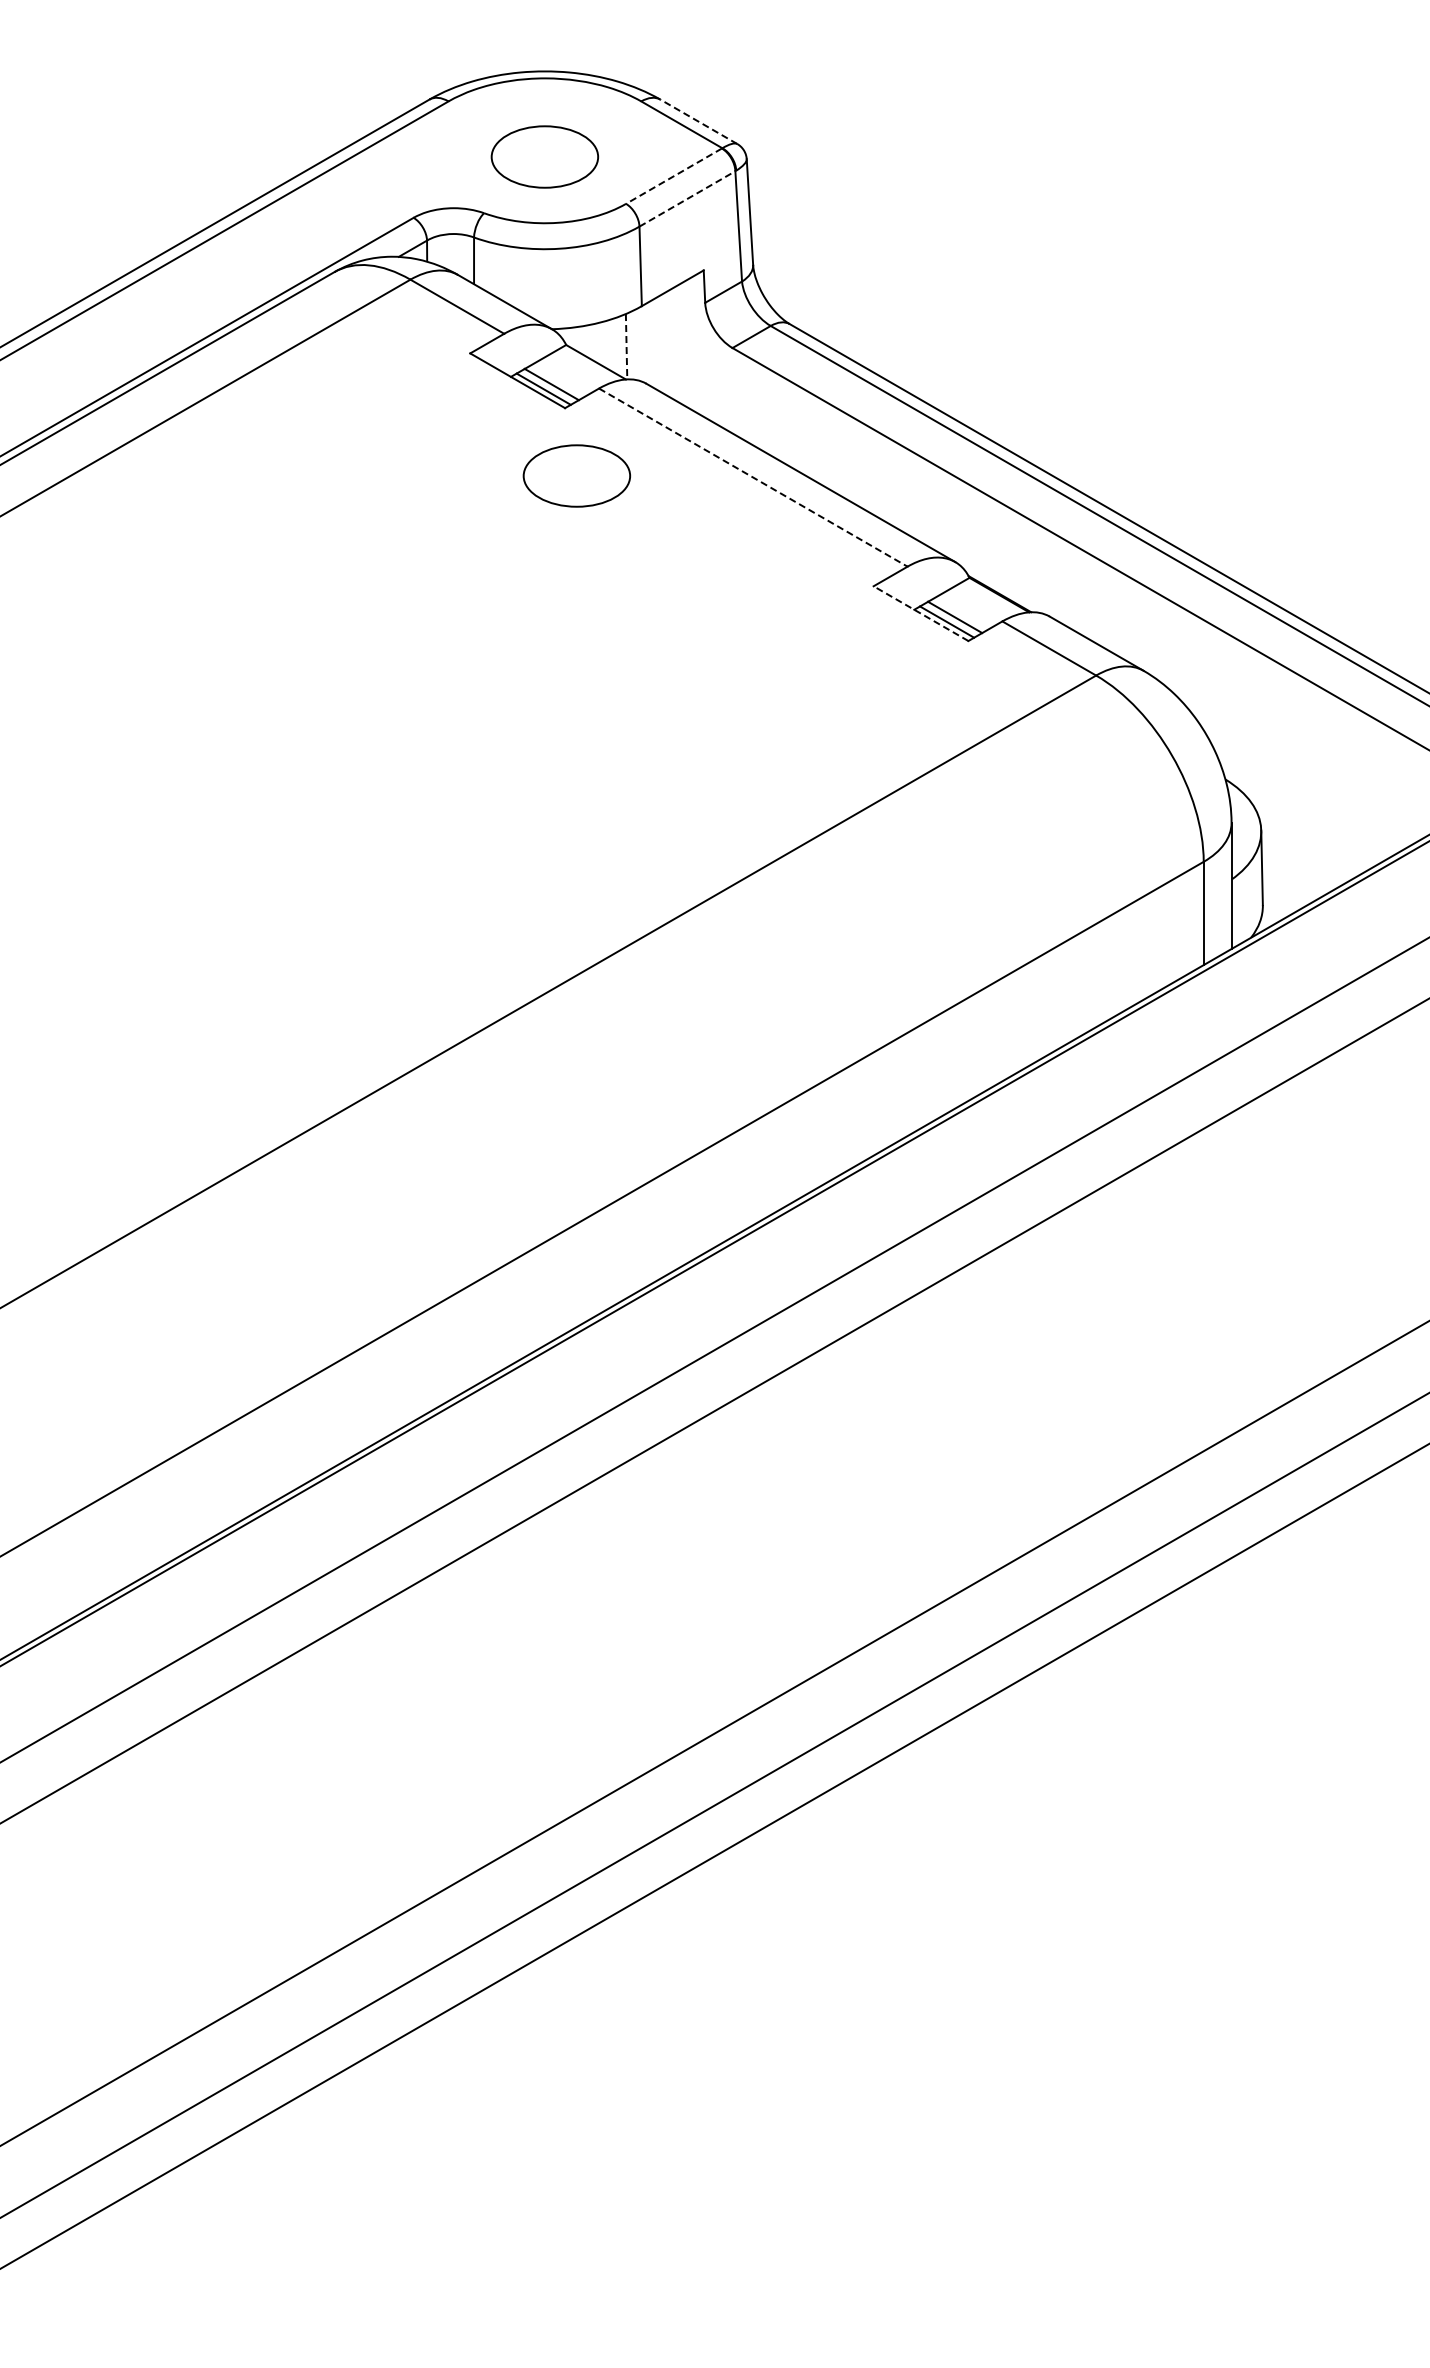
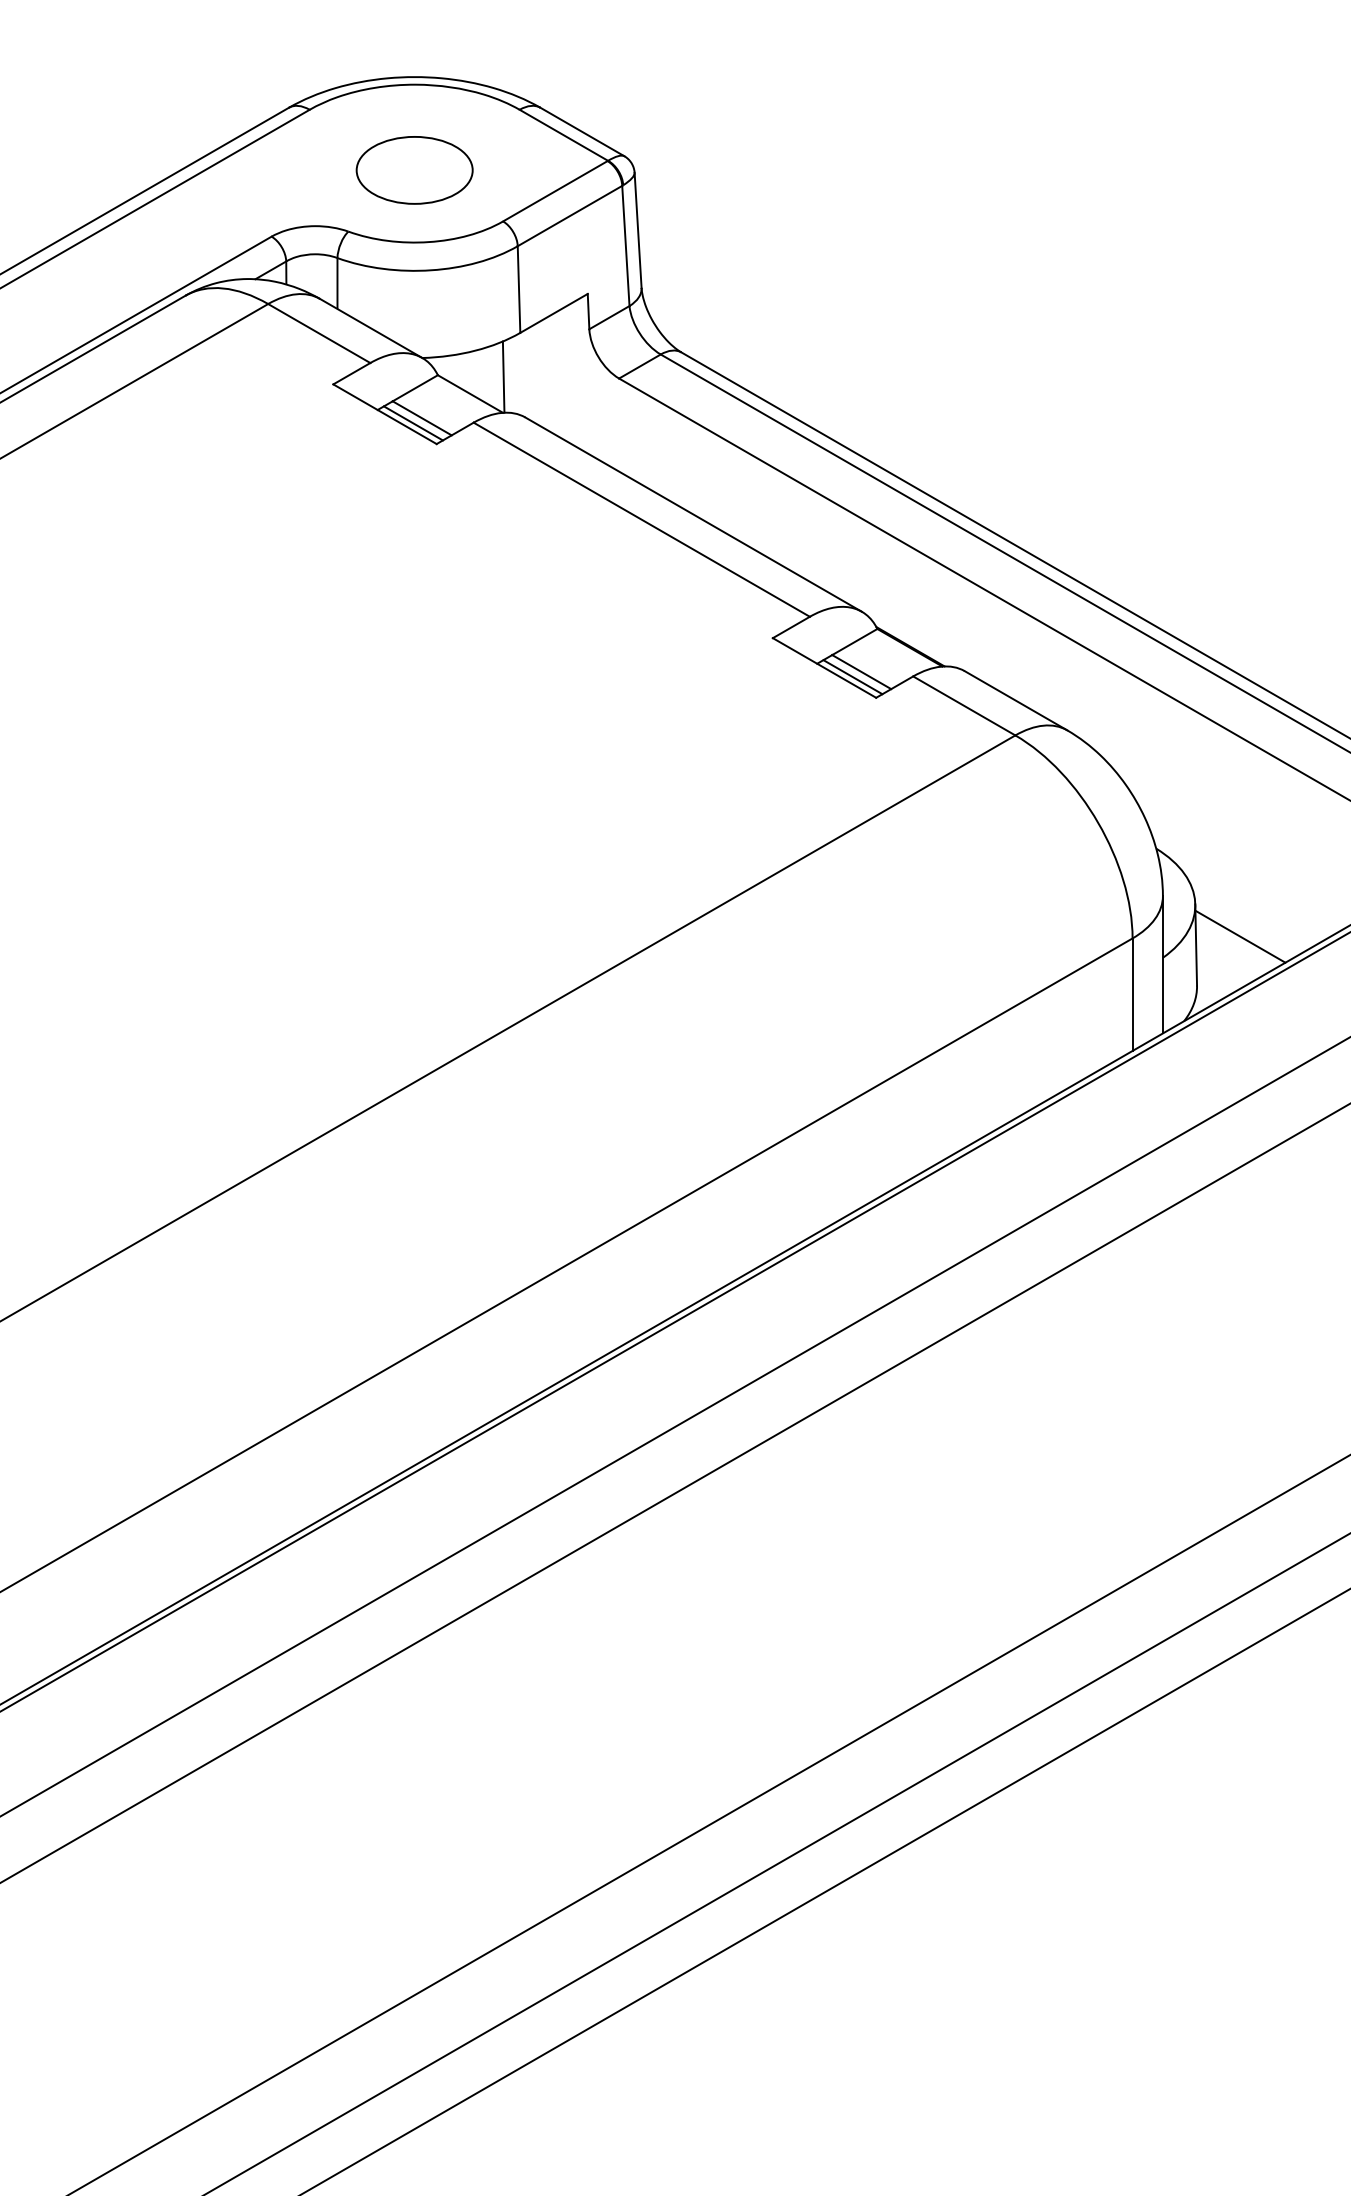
line: (698, 121) -> (582, 131), dashed -> solid
line: (673, 176) -> (554, 191), dashed -> solid
line: (687, 198) -> (570, 215), dashed -> solid
line: (626, 346) -> (503, 376), dashed -> solid
part: (576, 475) -> (449, 517), removed
line: (753, 477) -> (641, 519), dashed -> solid
line: (921, 613) -> (825, 667), dashed -> solid
line: (1302, 860) -> (1240, 936), added

